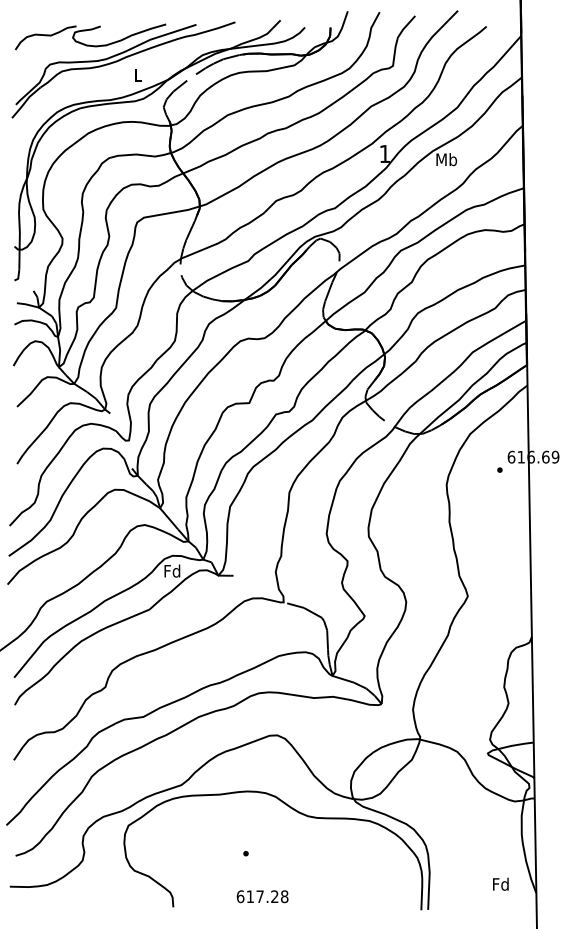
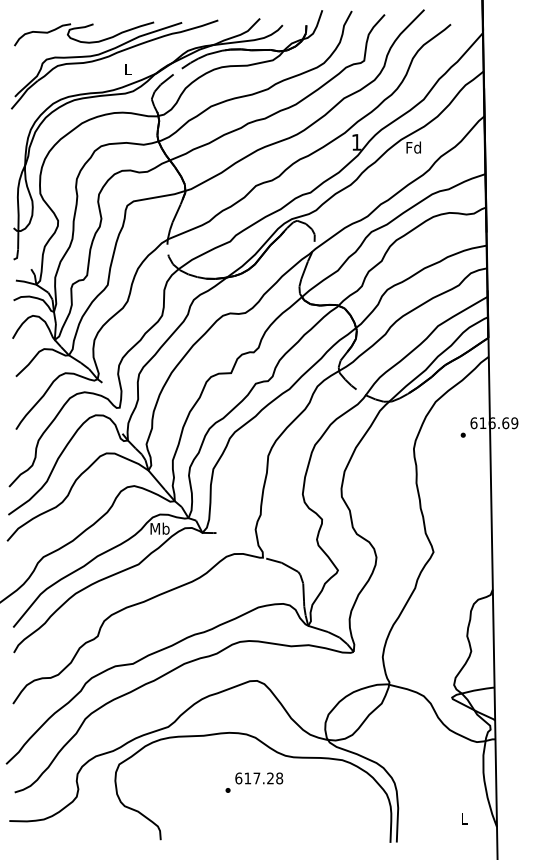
text: (446, 159) -> (413, 147), Mb -> Fd
text: (172, 570) -> (159, 528), Fd -> Mb
text: (500, 883) -> (463, 818), Fd -> L
text: (262, 896) -> (259, 778), moved

